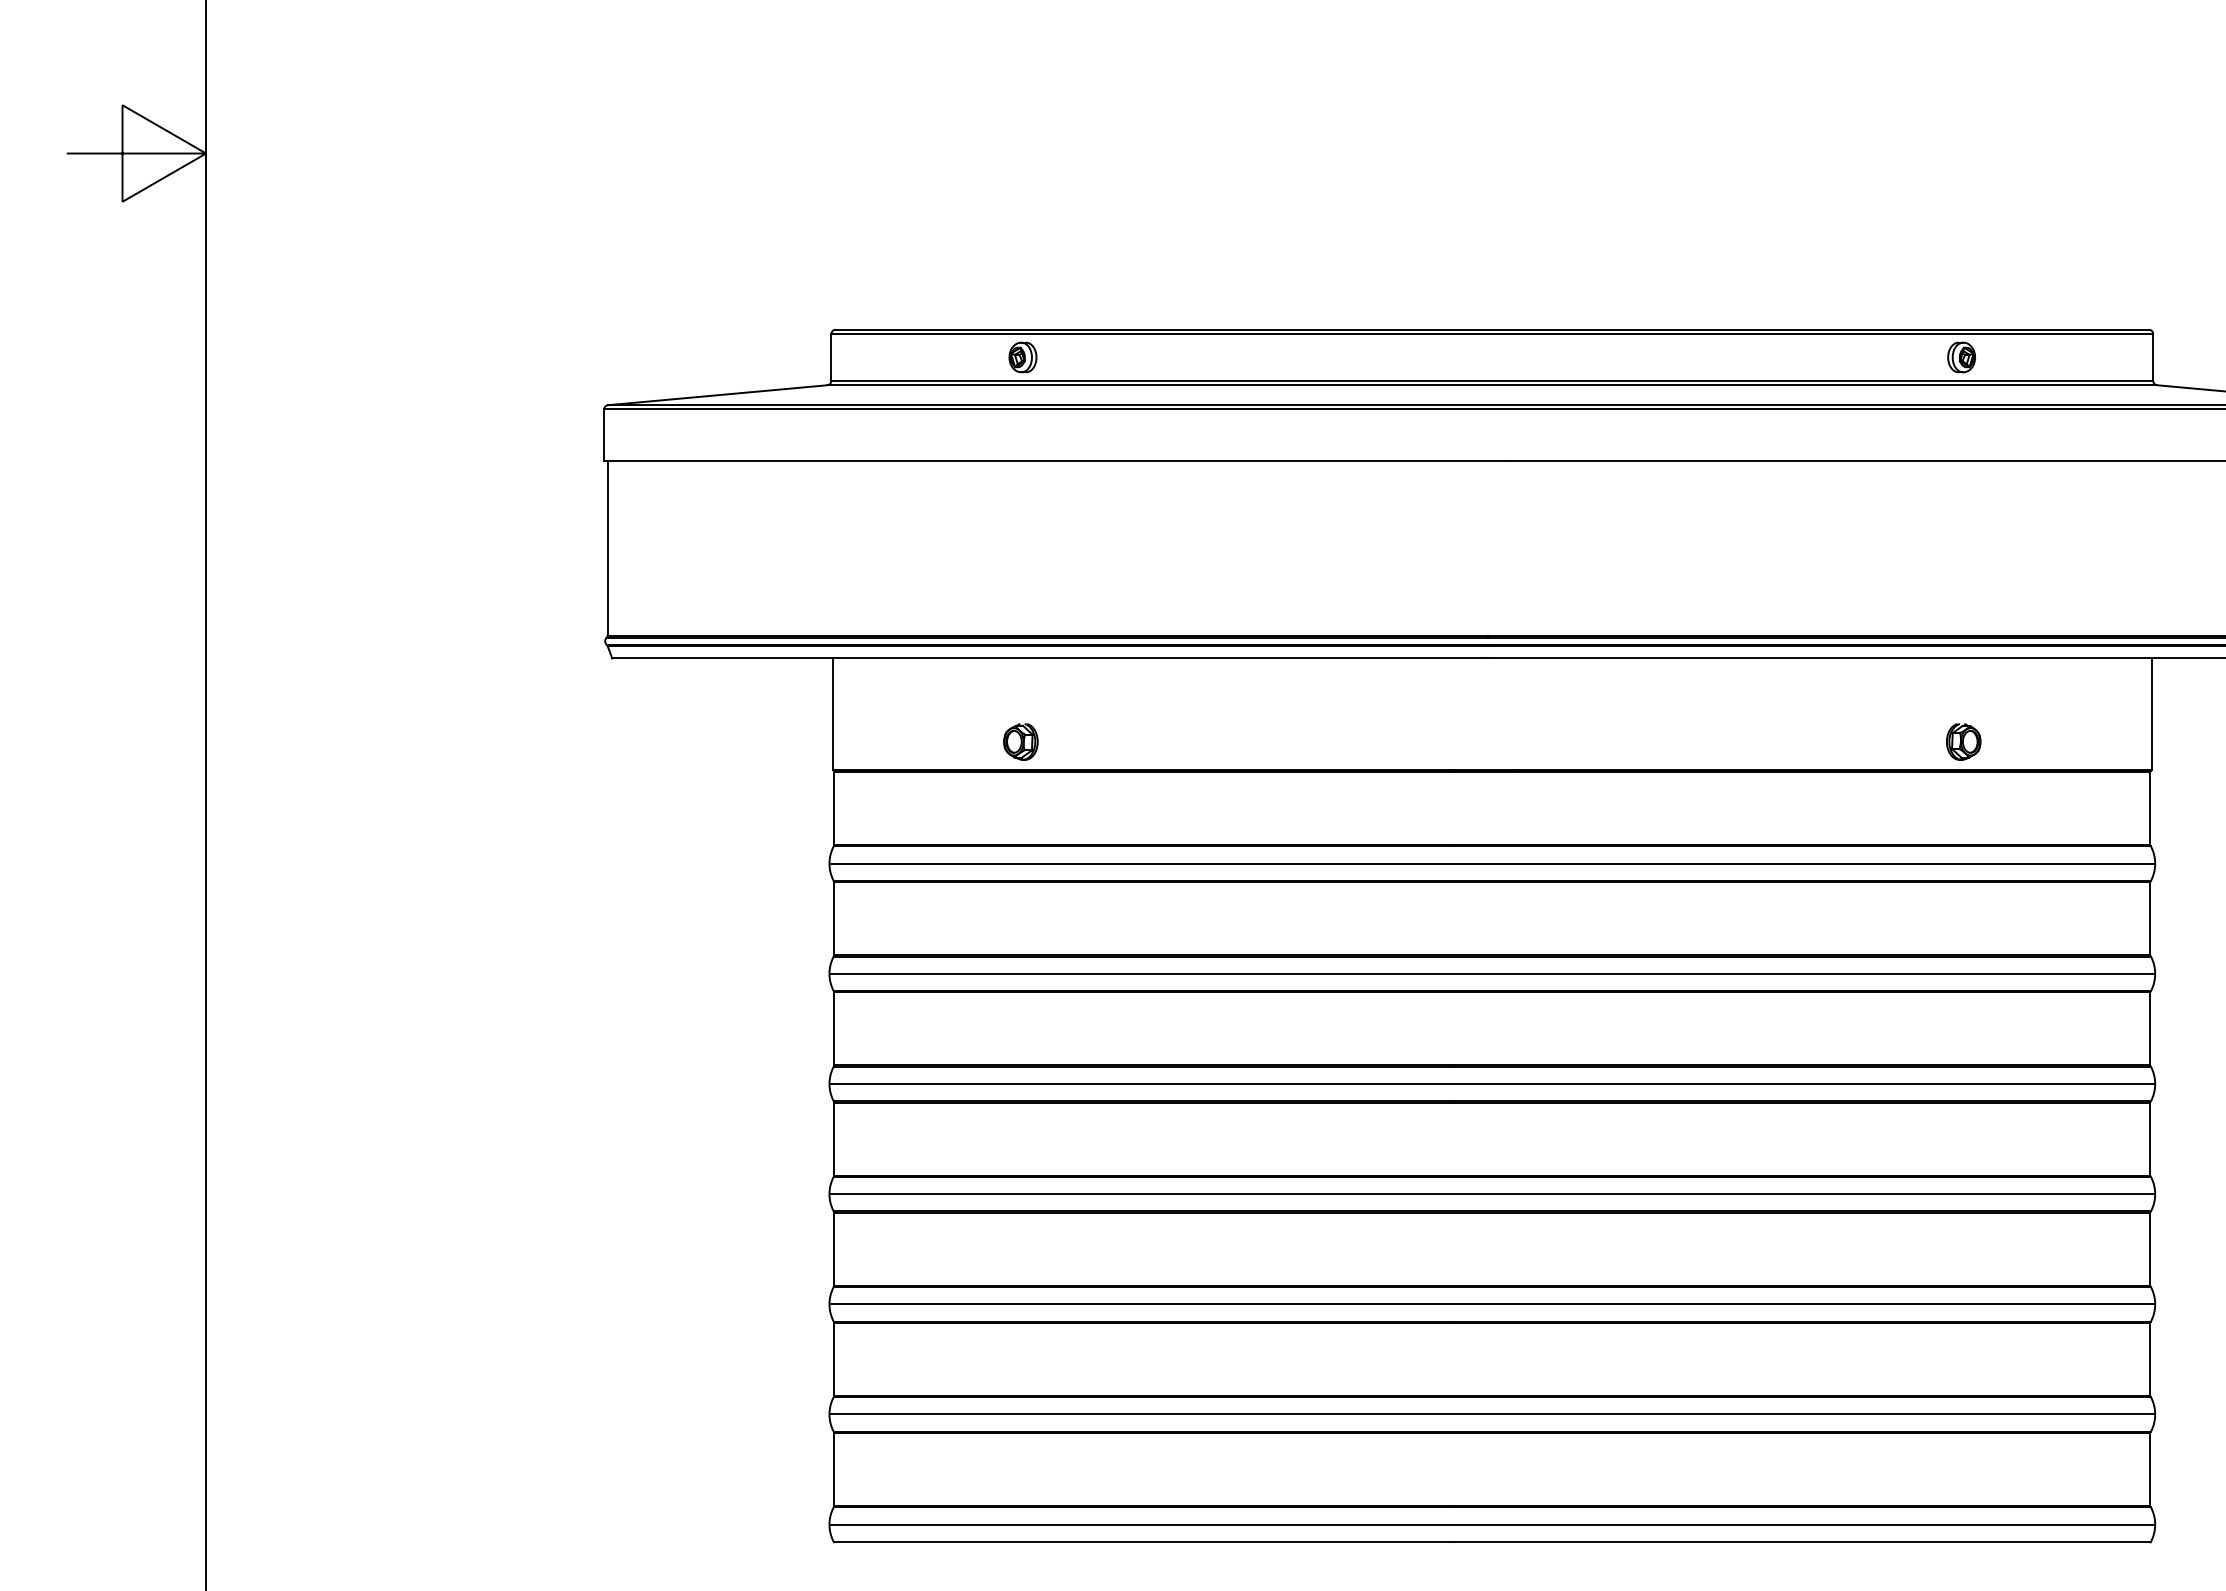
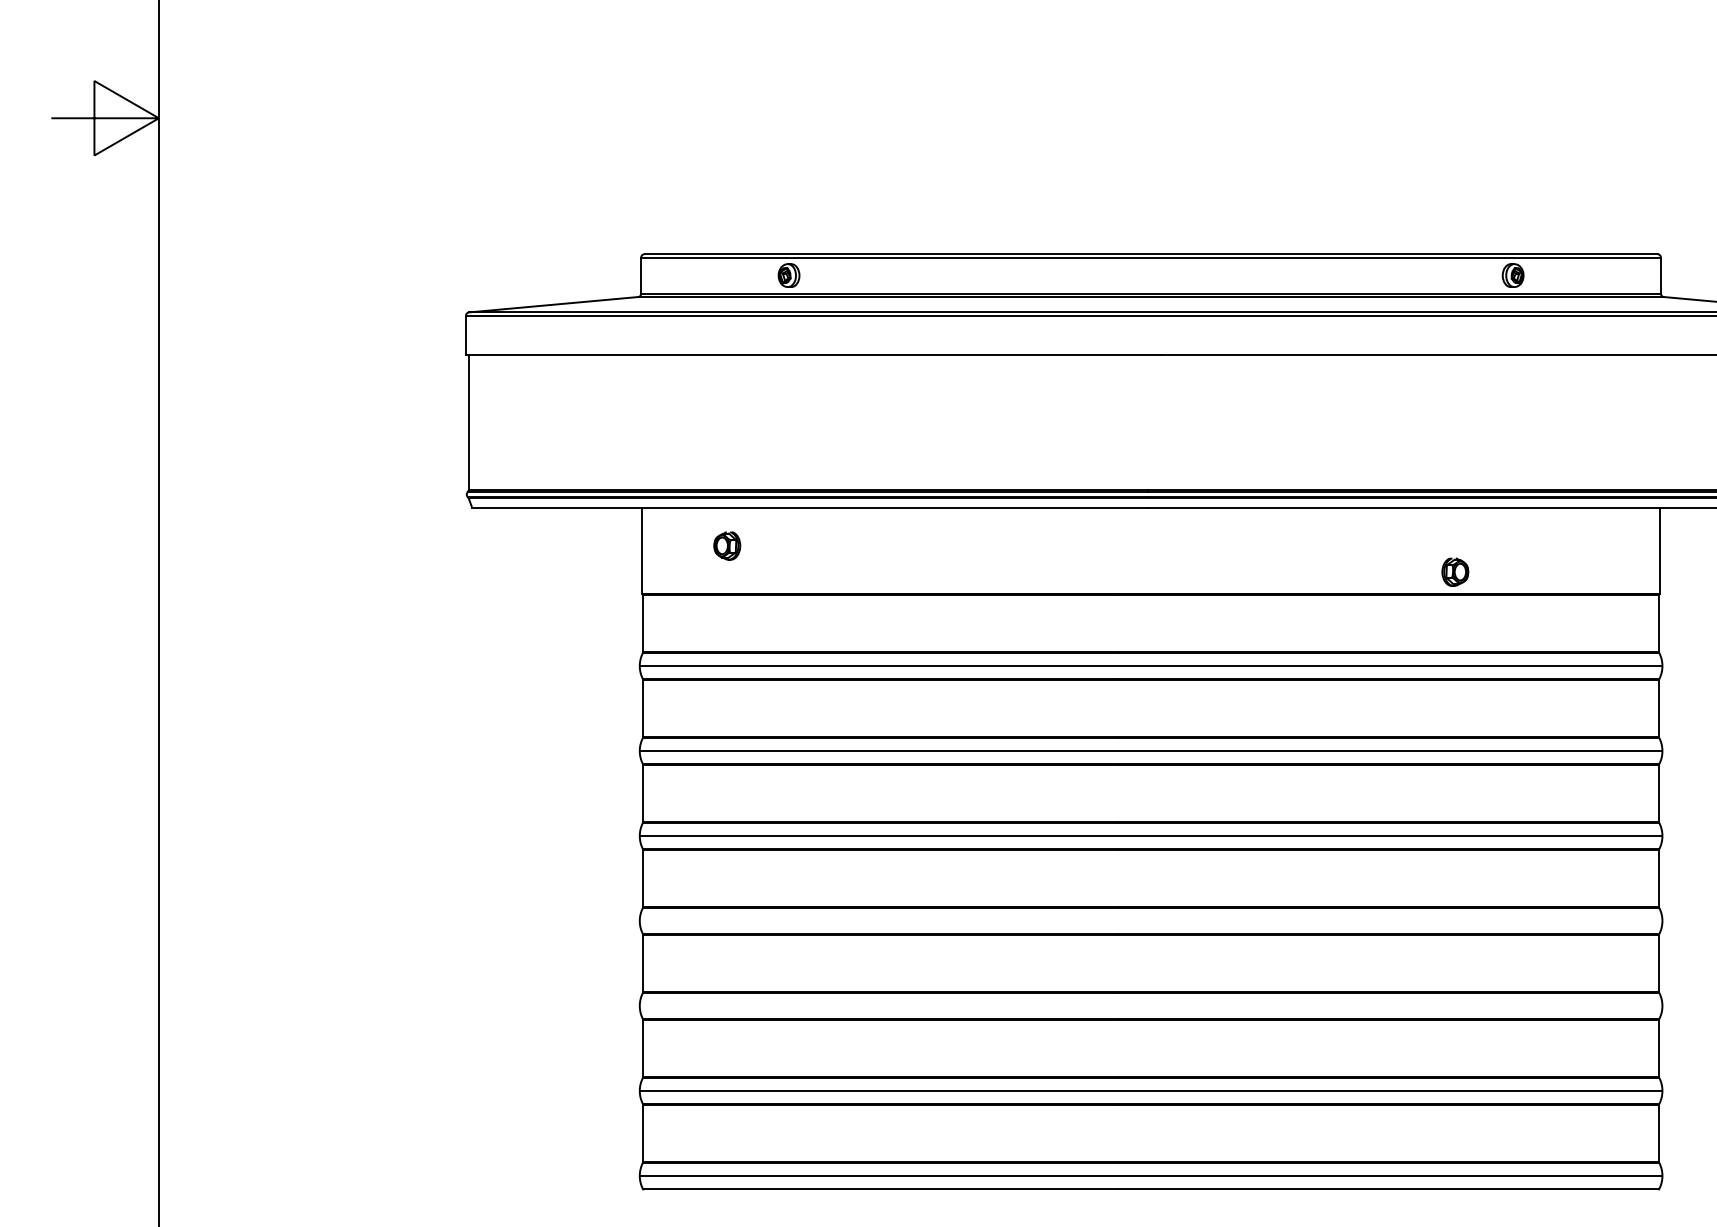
part: (1020, 741) -> (726, 545), moved
part: (1963, 741) -> (1455, 571), moved
line: (1492, 1194) -> (1151, 921), removed
line: (1492, 1304) -> (1151, 1006), removed

